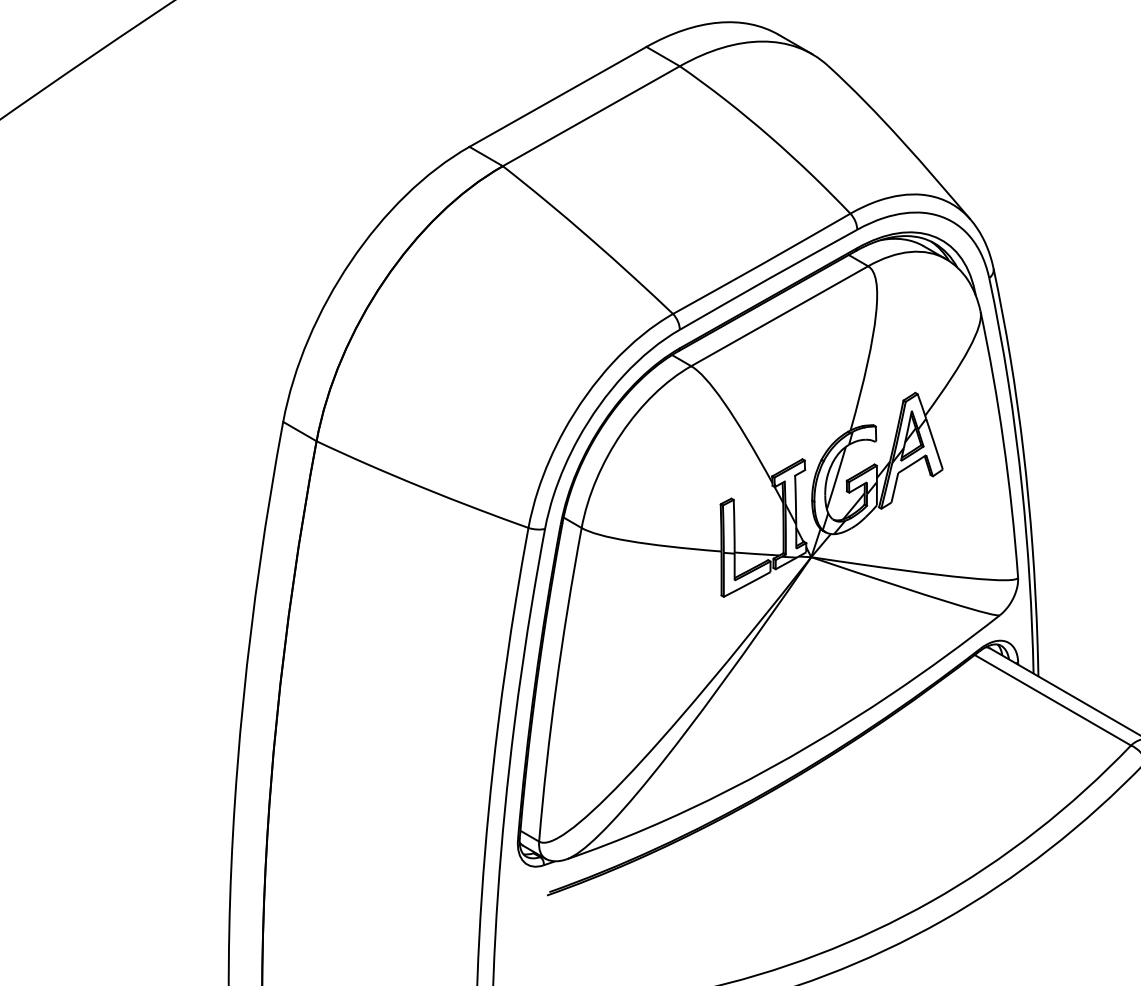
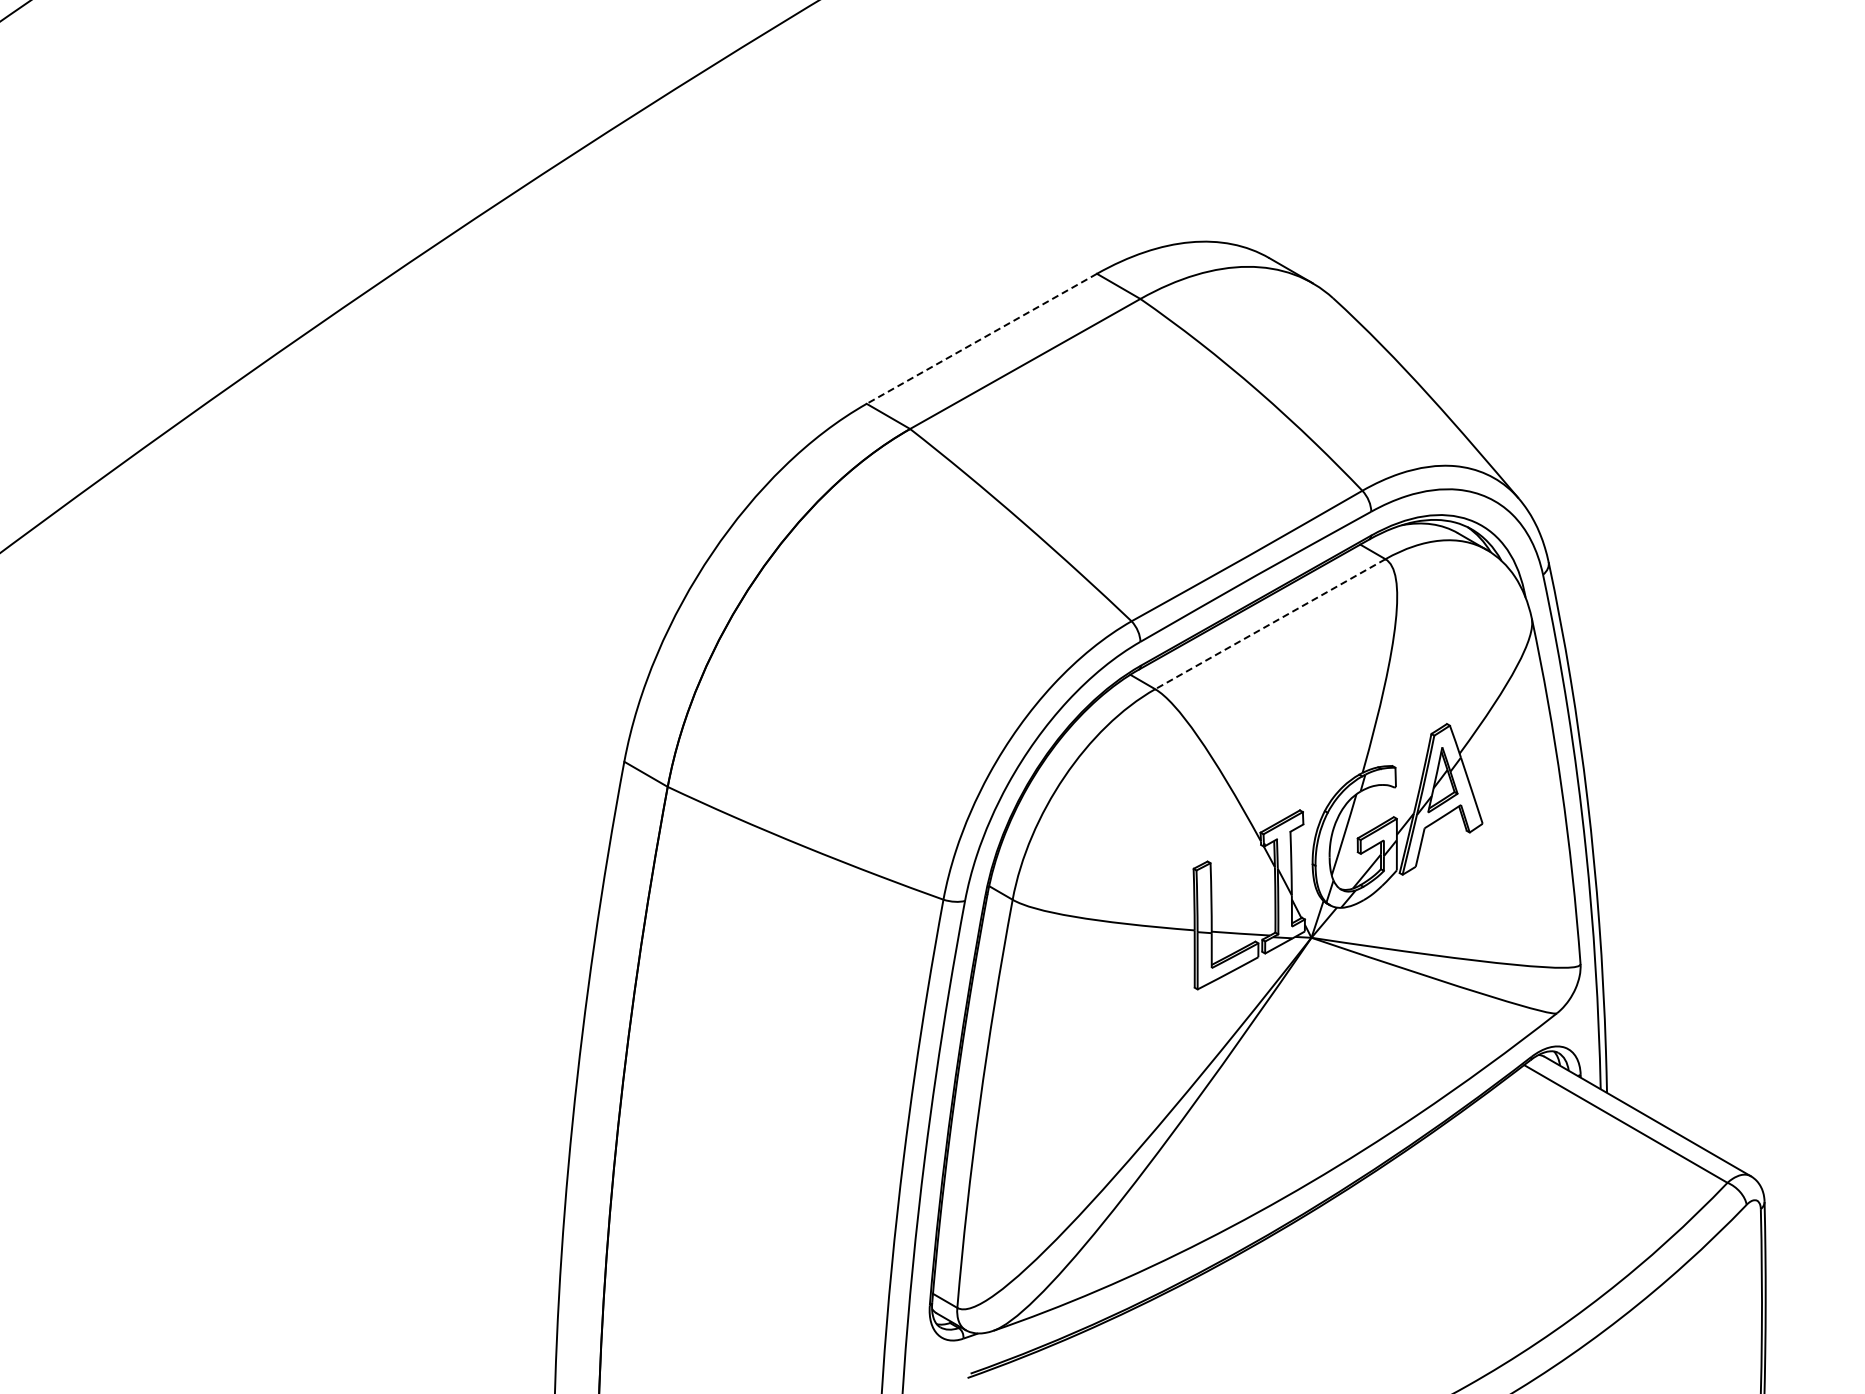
line: (557, 97) -> (981, 339), solid -> dashed
line: (779, 316) -> (1269, 624), solid -> dashed

